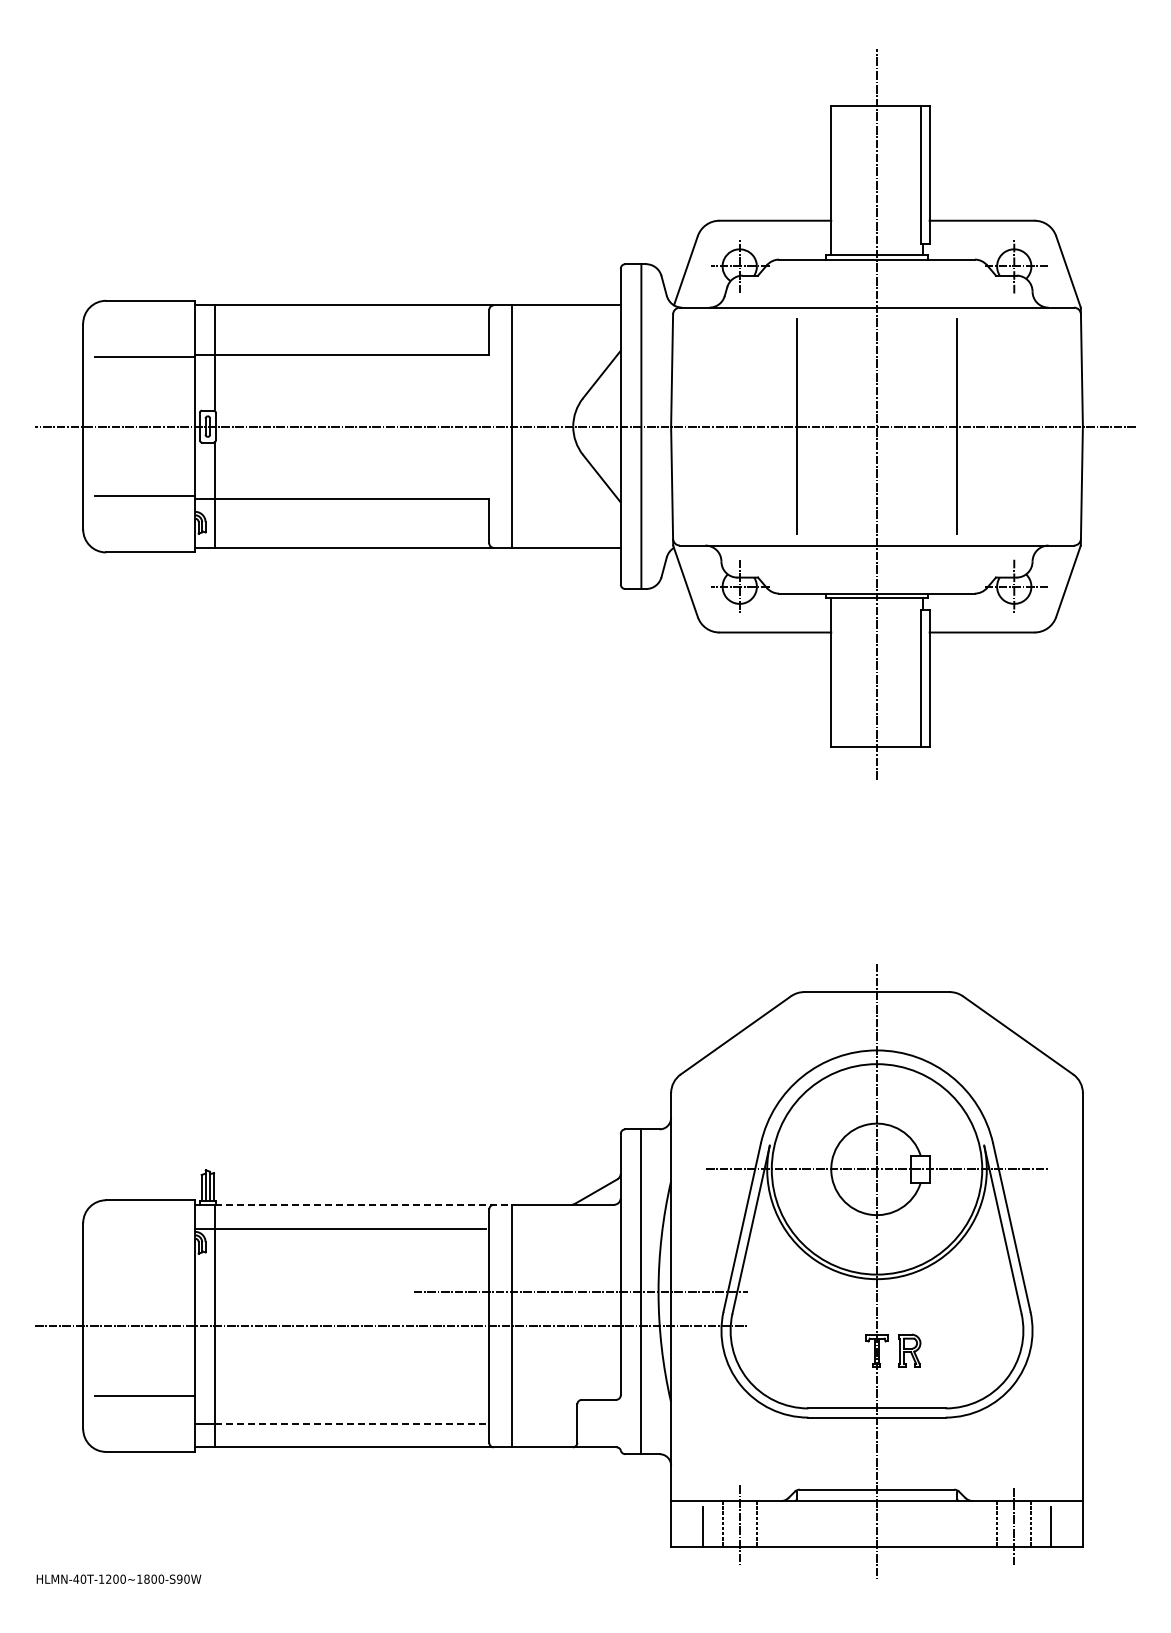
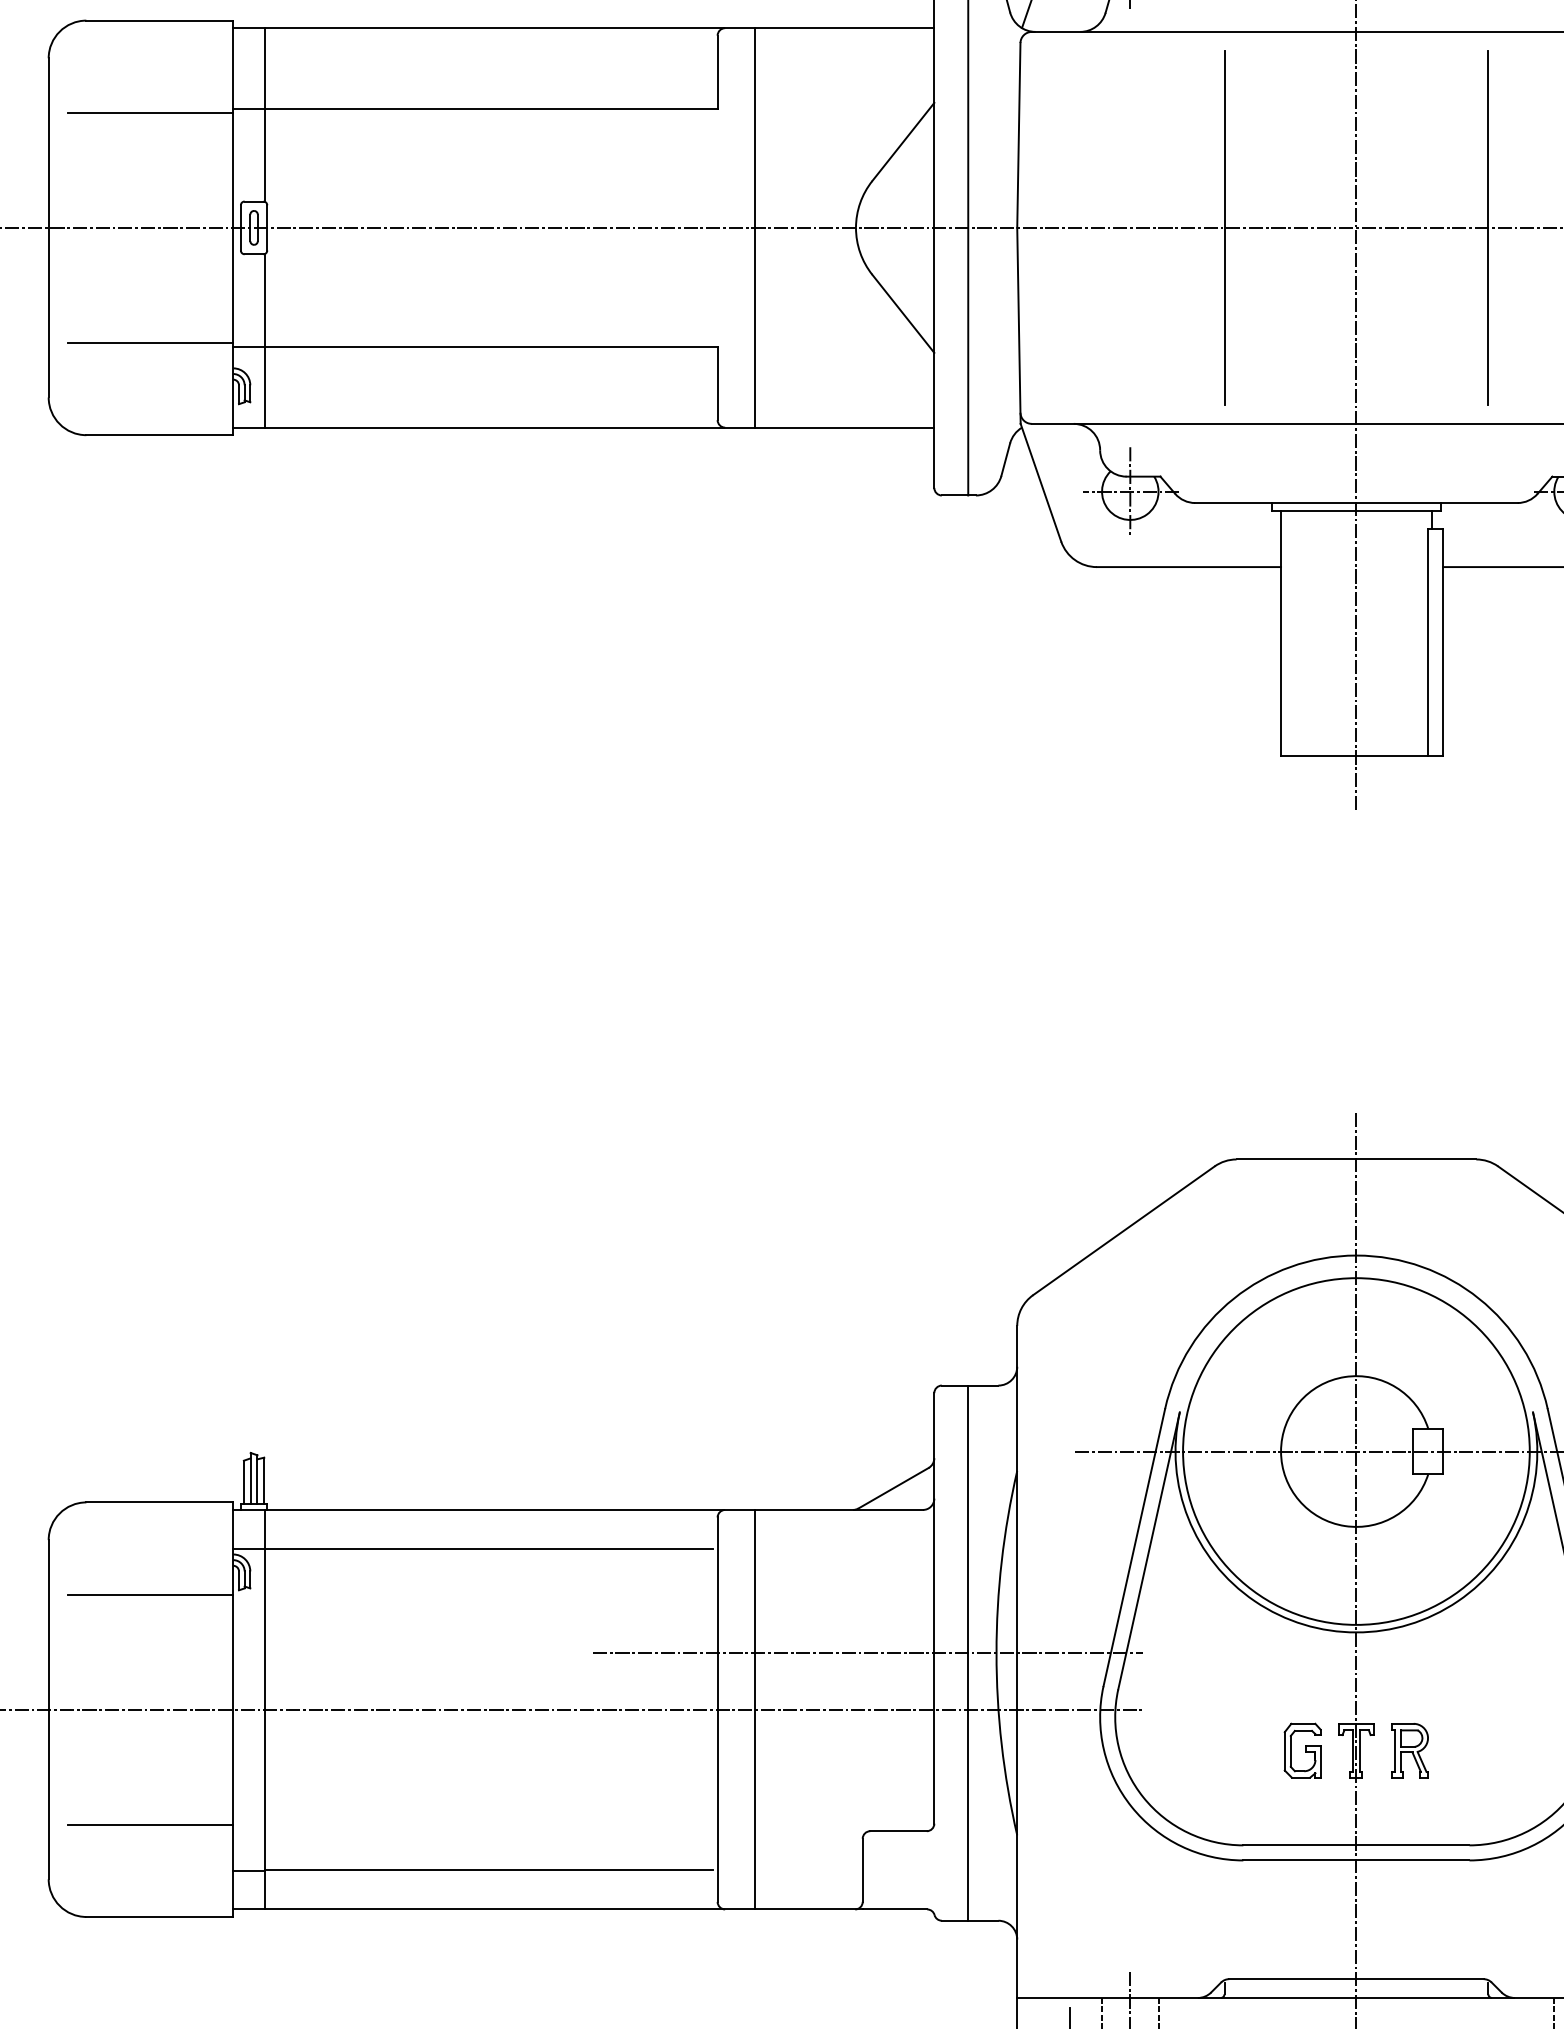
line: (363, 1204) -> (510, 1509), dashed -> solid
line: (144, 1256) -> (149, 1595), added
part: (844, 1350) -> (1302, 1749), added
line: (350, 1423) -> (489, 1870), dashed -> solid

